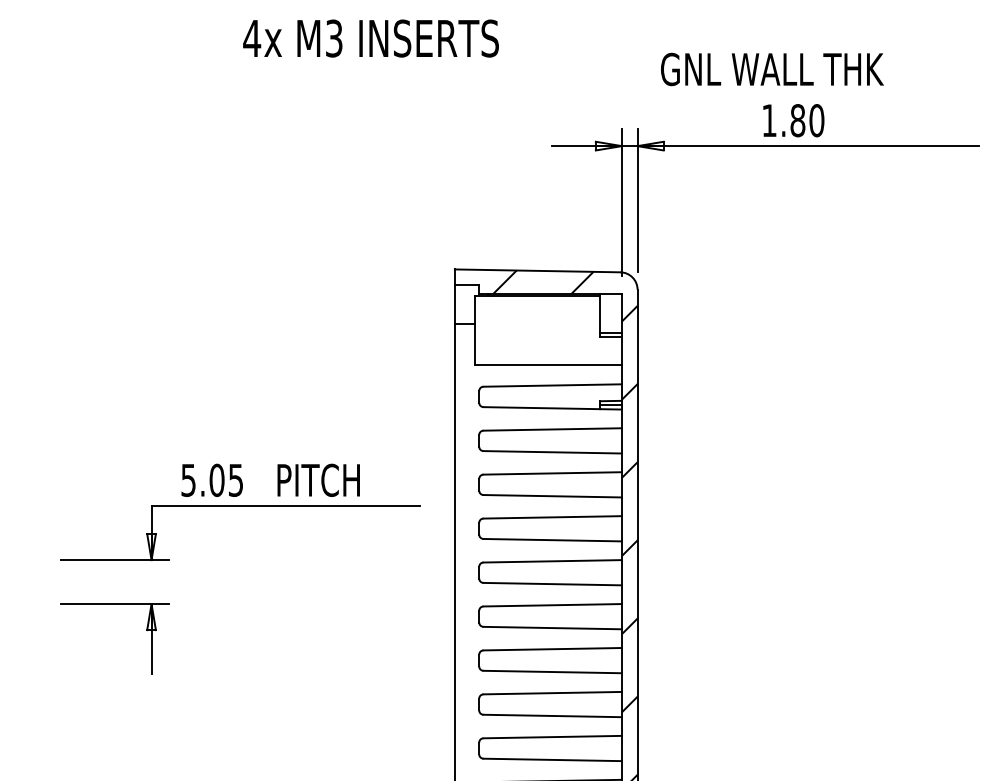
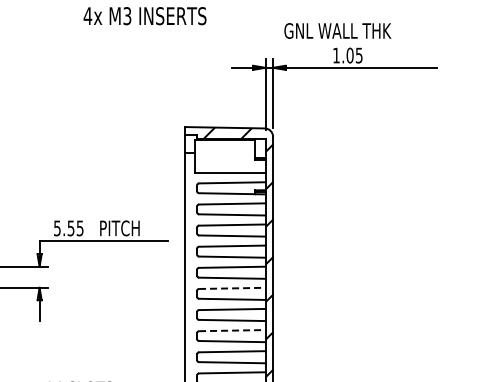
text: (806, 120) -> (354, 55), 1.80 -> 1.05
text: (215, 480) -> (70, 228), 5.05 -> 5.55
line: (553, 605) -> (232, 288), solid -> dashed
line: (553, 692) -> (232, 330), solid -> dashed

